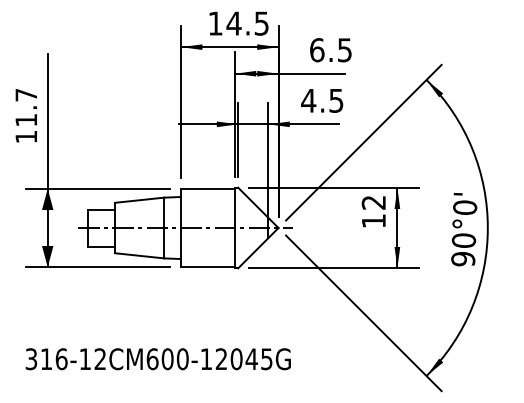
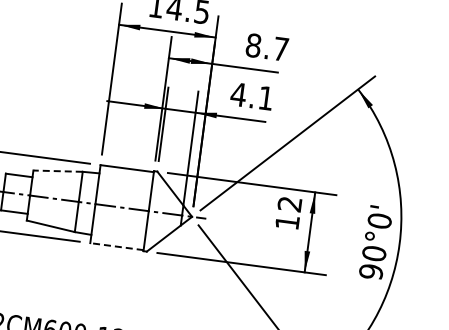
text: (330, 50) -> (266, 47), 6.5 -> 8.7
text: (336, 100) -> (266, 98), 4.5 -> 4.1
line: (139, 200) -> (57, 171), solid -> dashed
line: (207, 267) -> (116, 246), solid -> dashed

